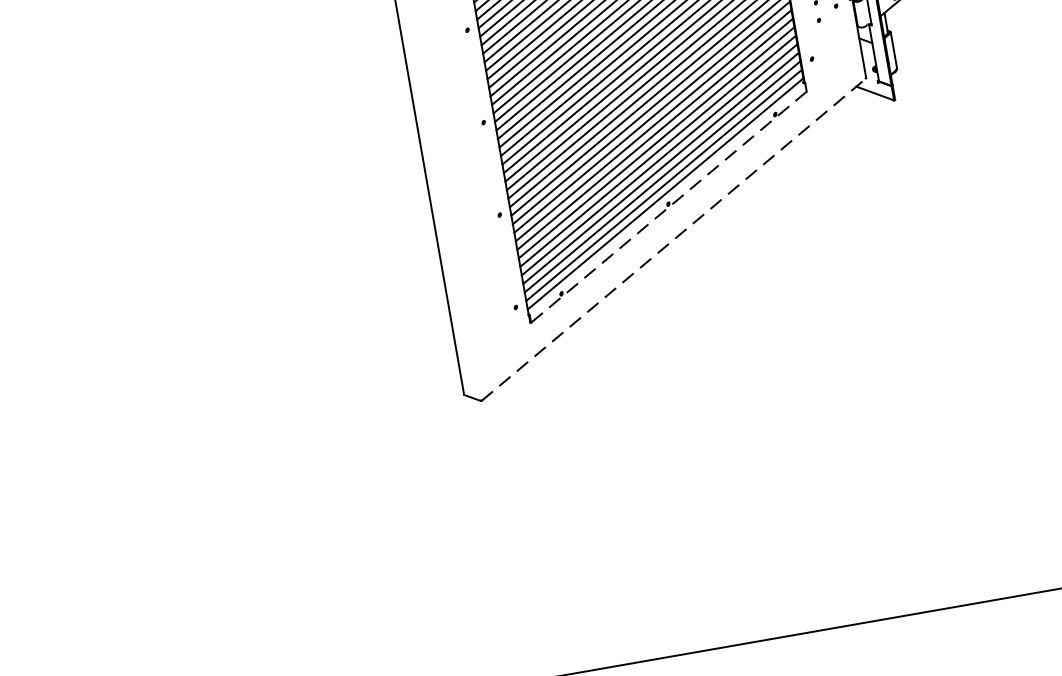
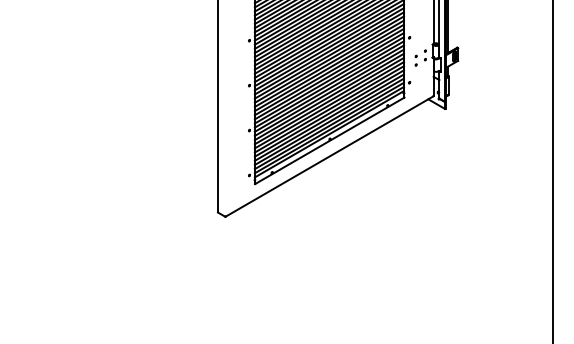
line: (668, 208) -> (329, 141), dashed -> solid
line: (673, 239) -> (329, 156), dashed -> solid

